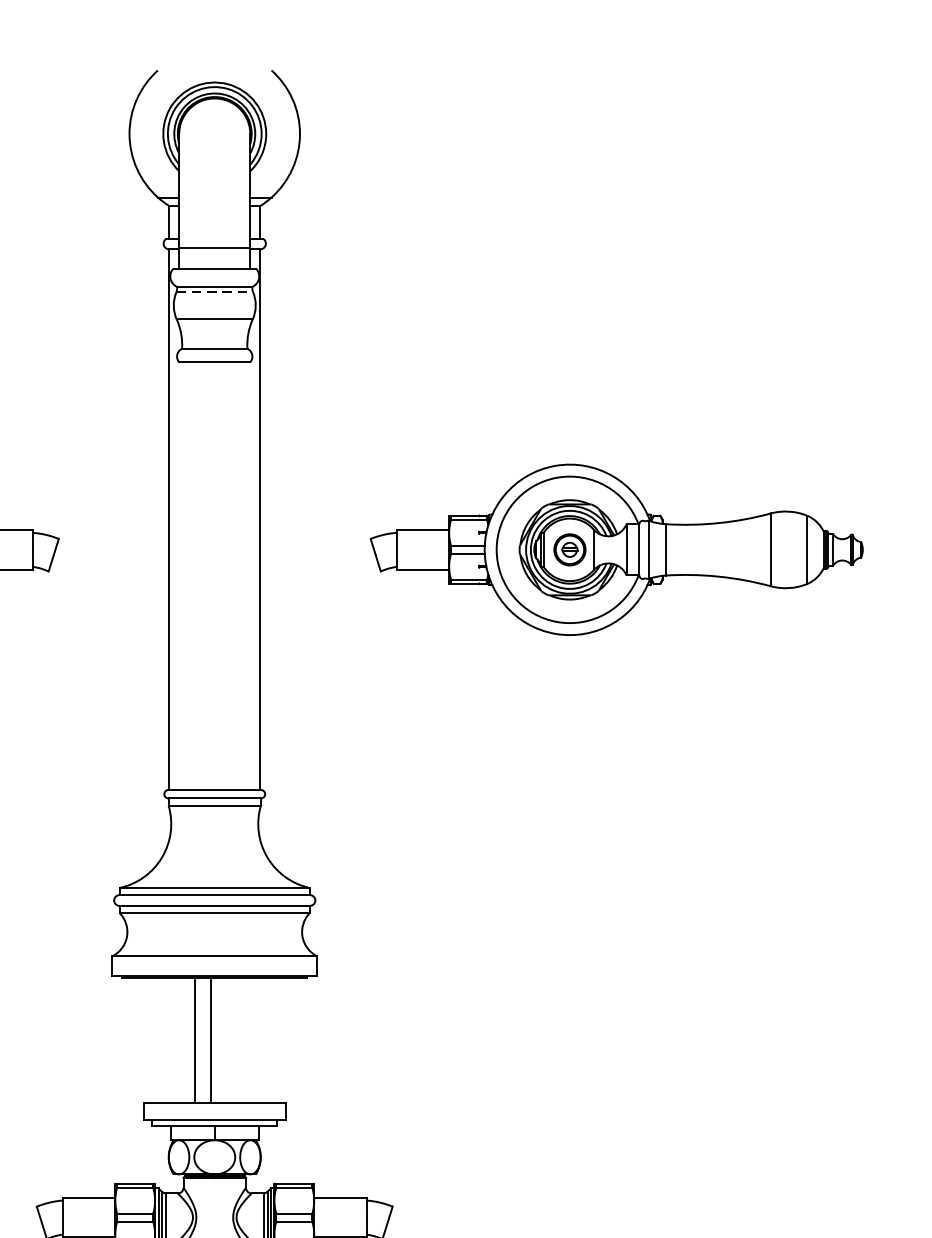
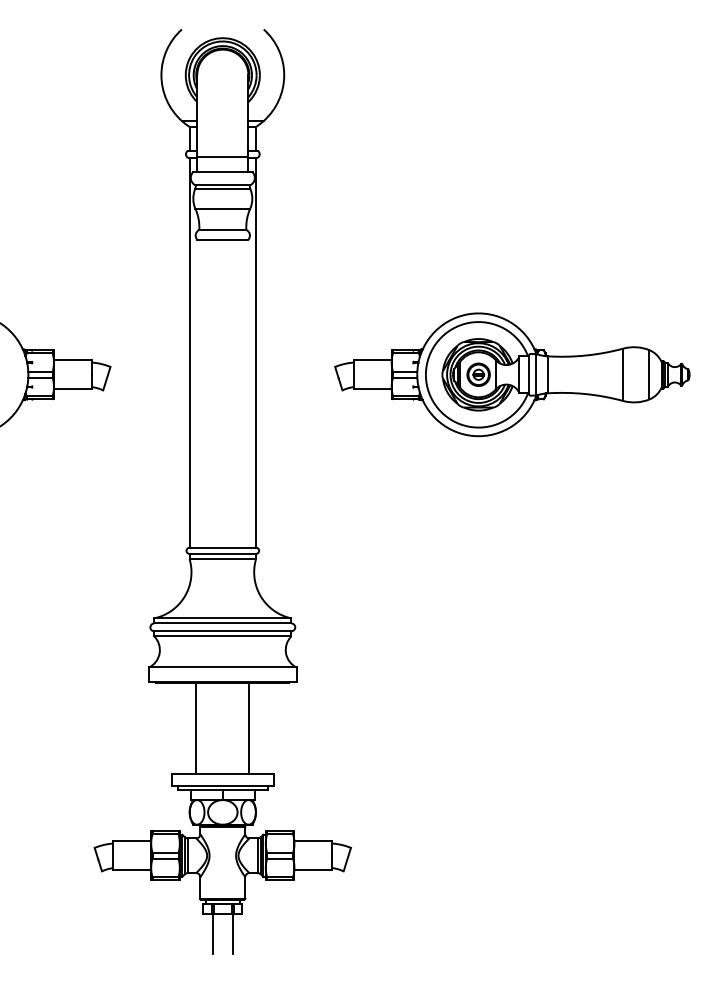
line: (214, 292) -> (222, 189), dashed -> solid
line: (194, 1039) -> (249, 727), moved
line: (211, 1039) -> (196, 727), moved

